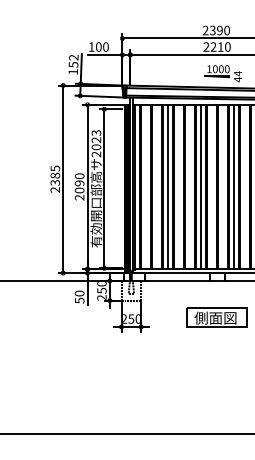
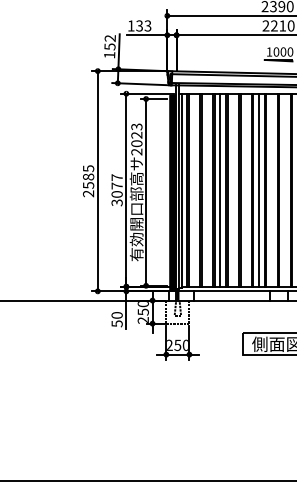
text: (101, 46) -> (142, 25), 100 -> 133
text: (54, 182) -> (87, 185), 2385 -> 2585
text: (79, 186) -> (116, 189), 2090 -> 3077

